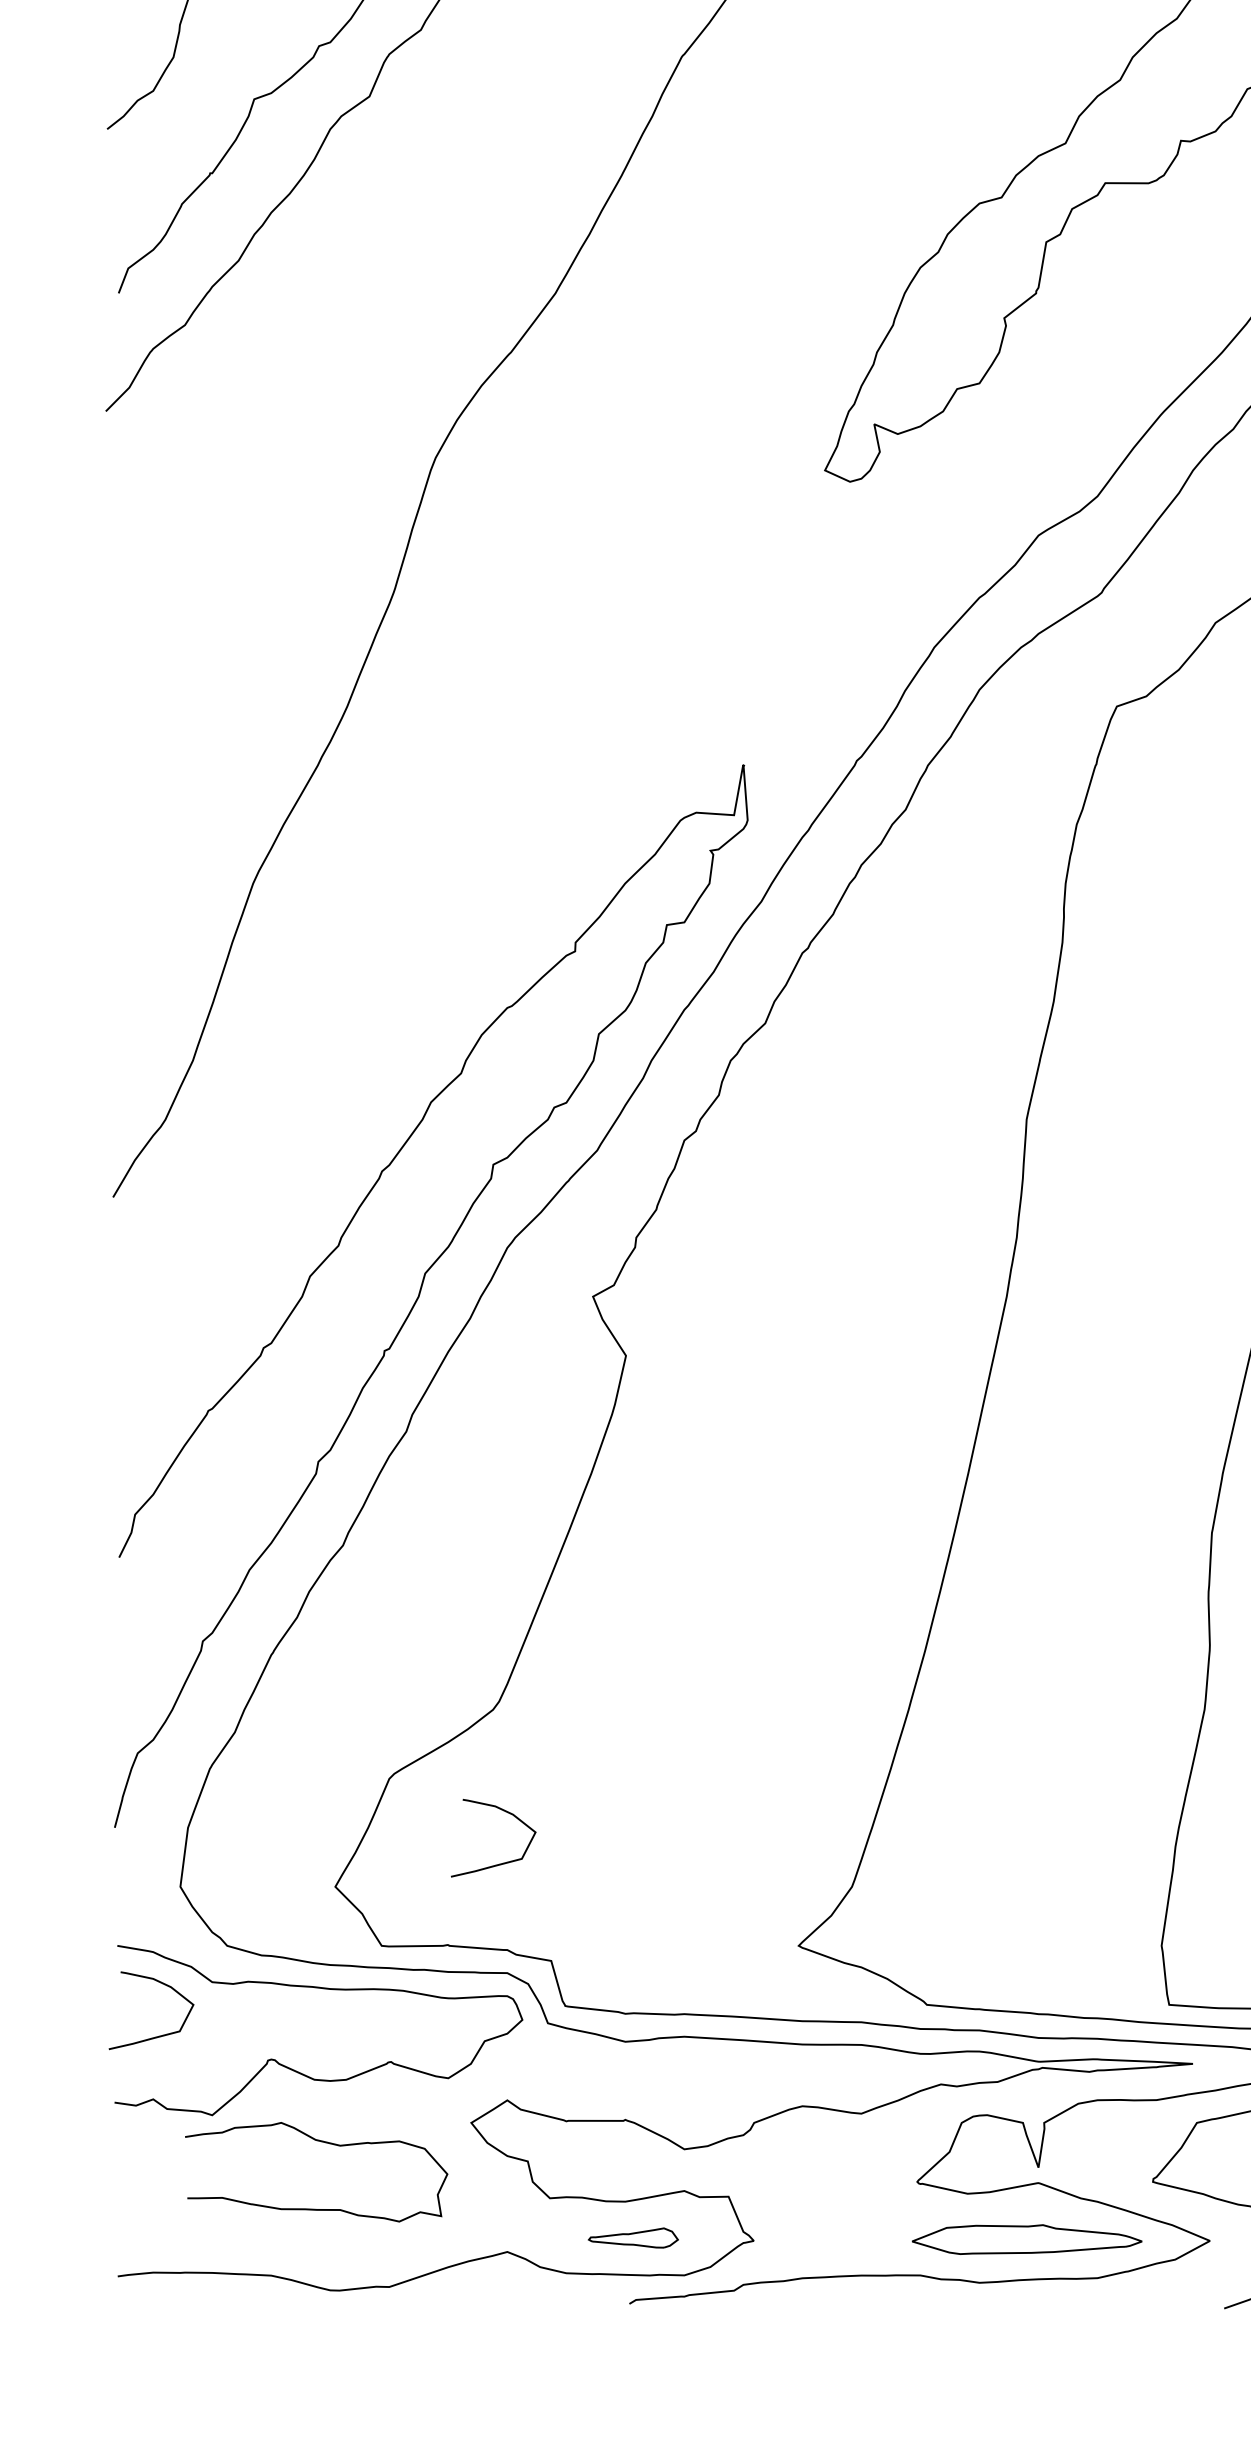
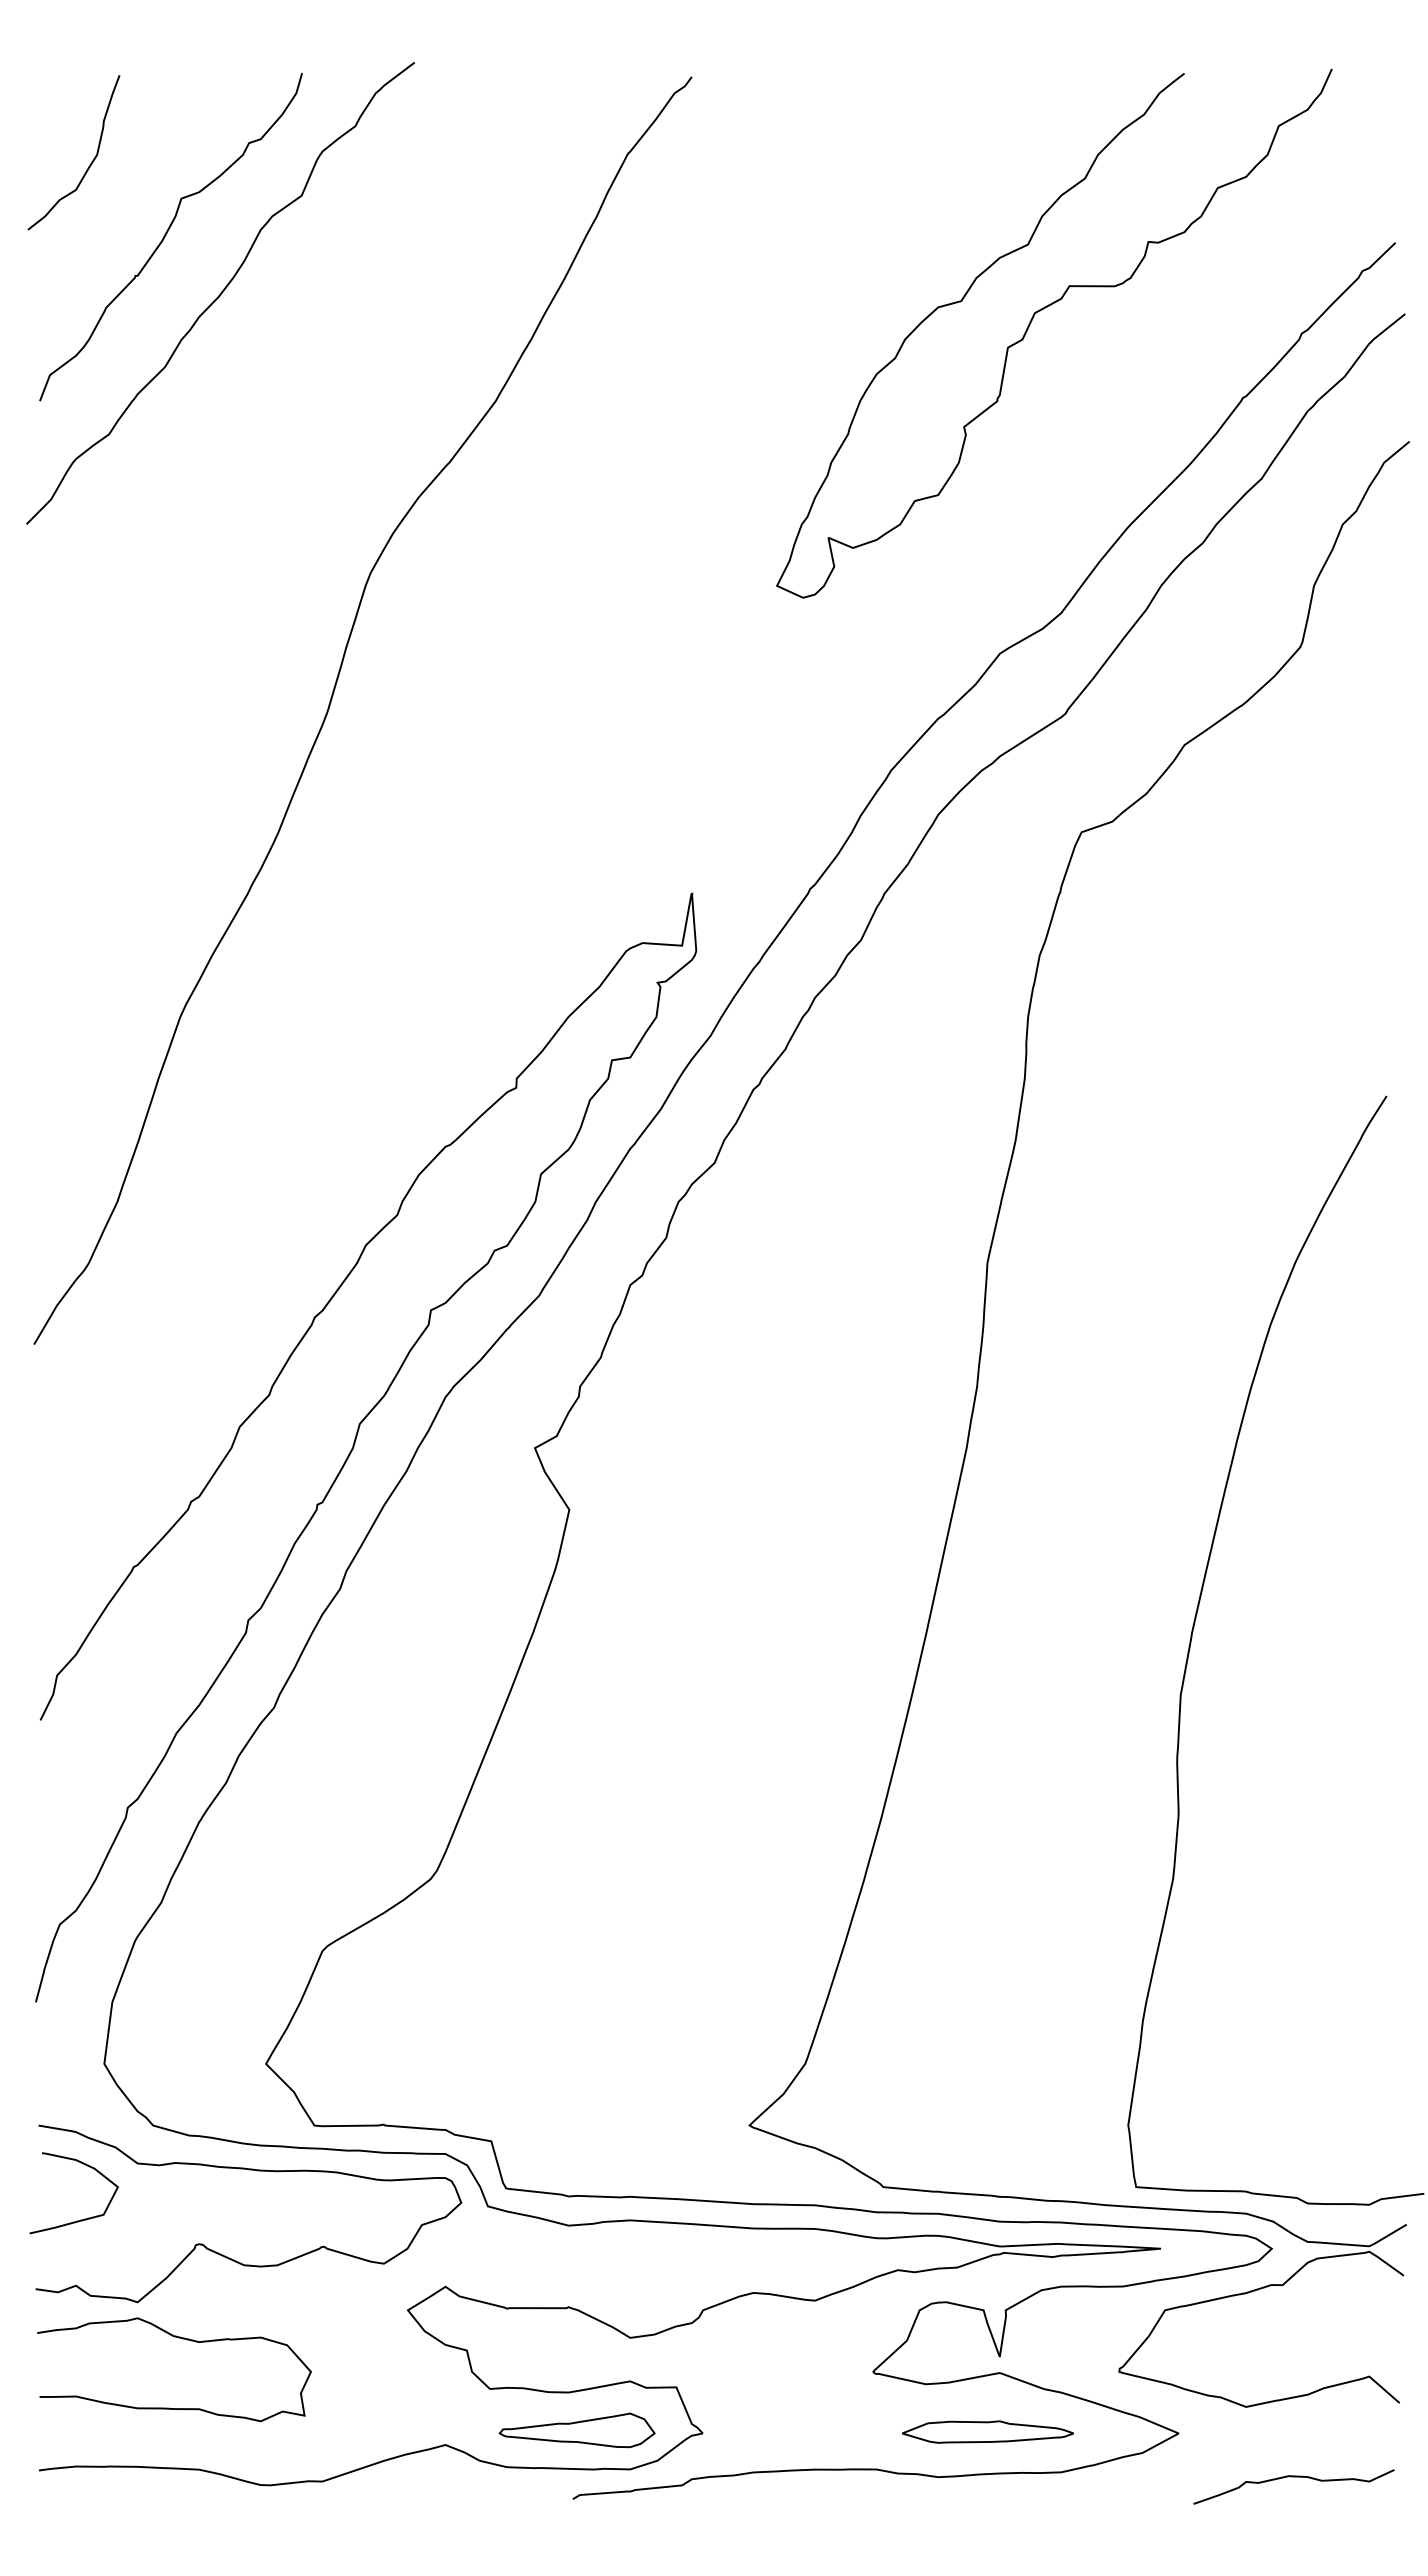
curve: (499, 1863) -> (437, 2039), removed
curve: (324, 2143) -> (182, 2339), moved
part: (632, 2238) -> (576, 2430), size x1.67
part: (1026, 2239) -> (987, 2431), size x0.71

